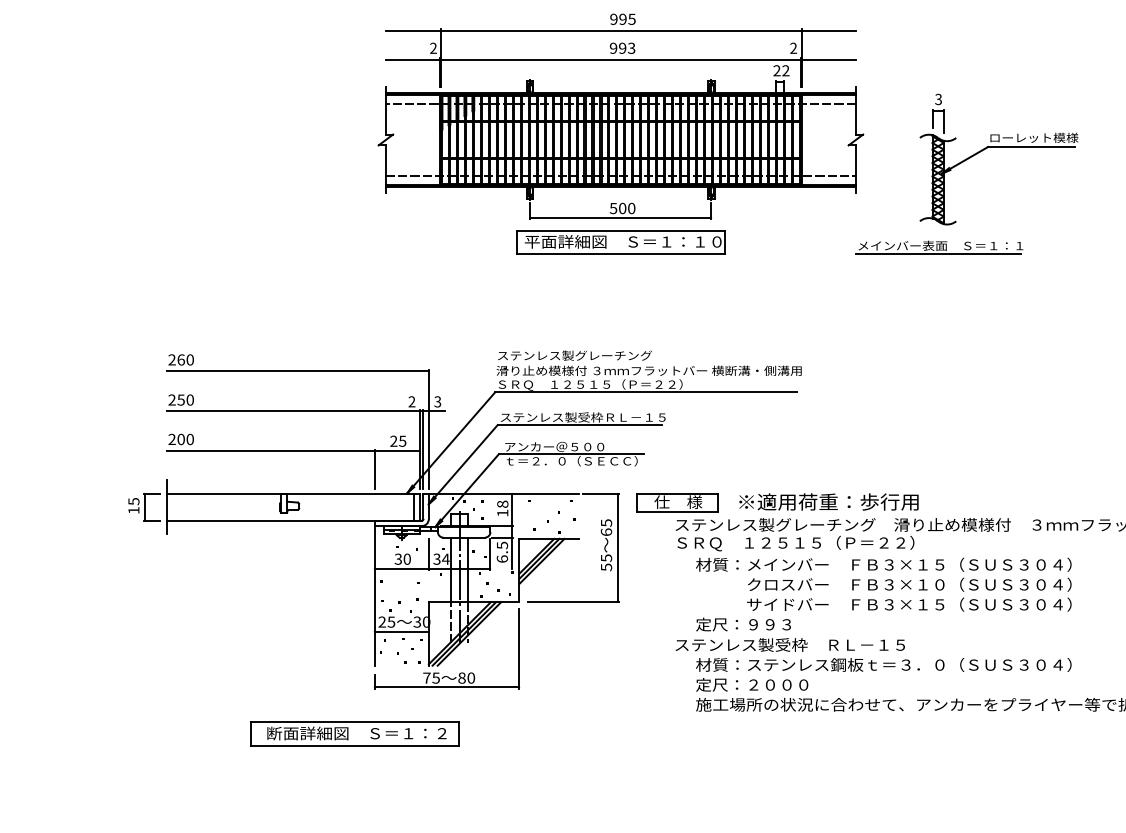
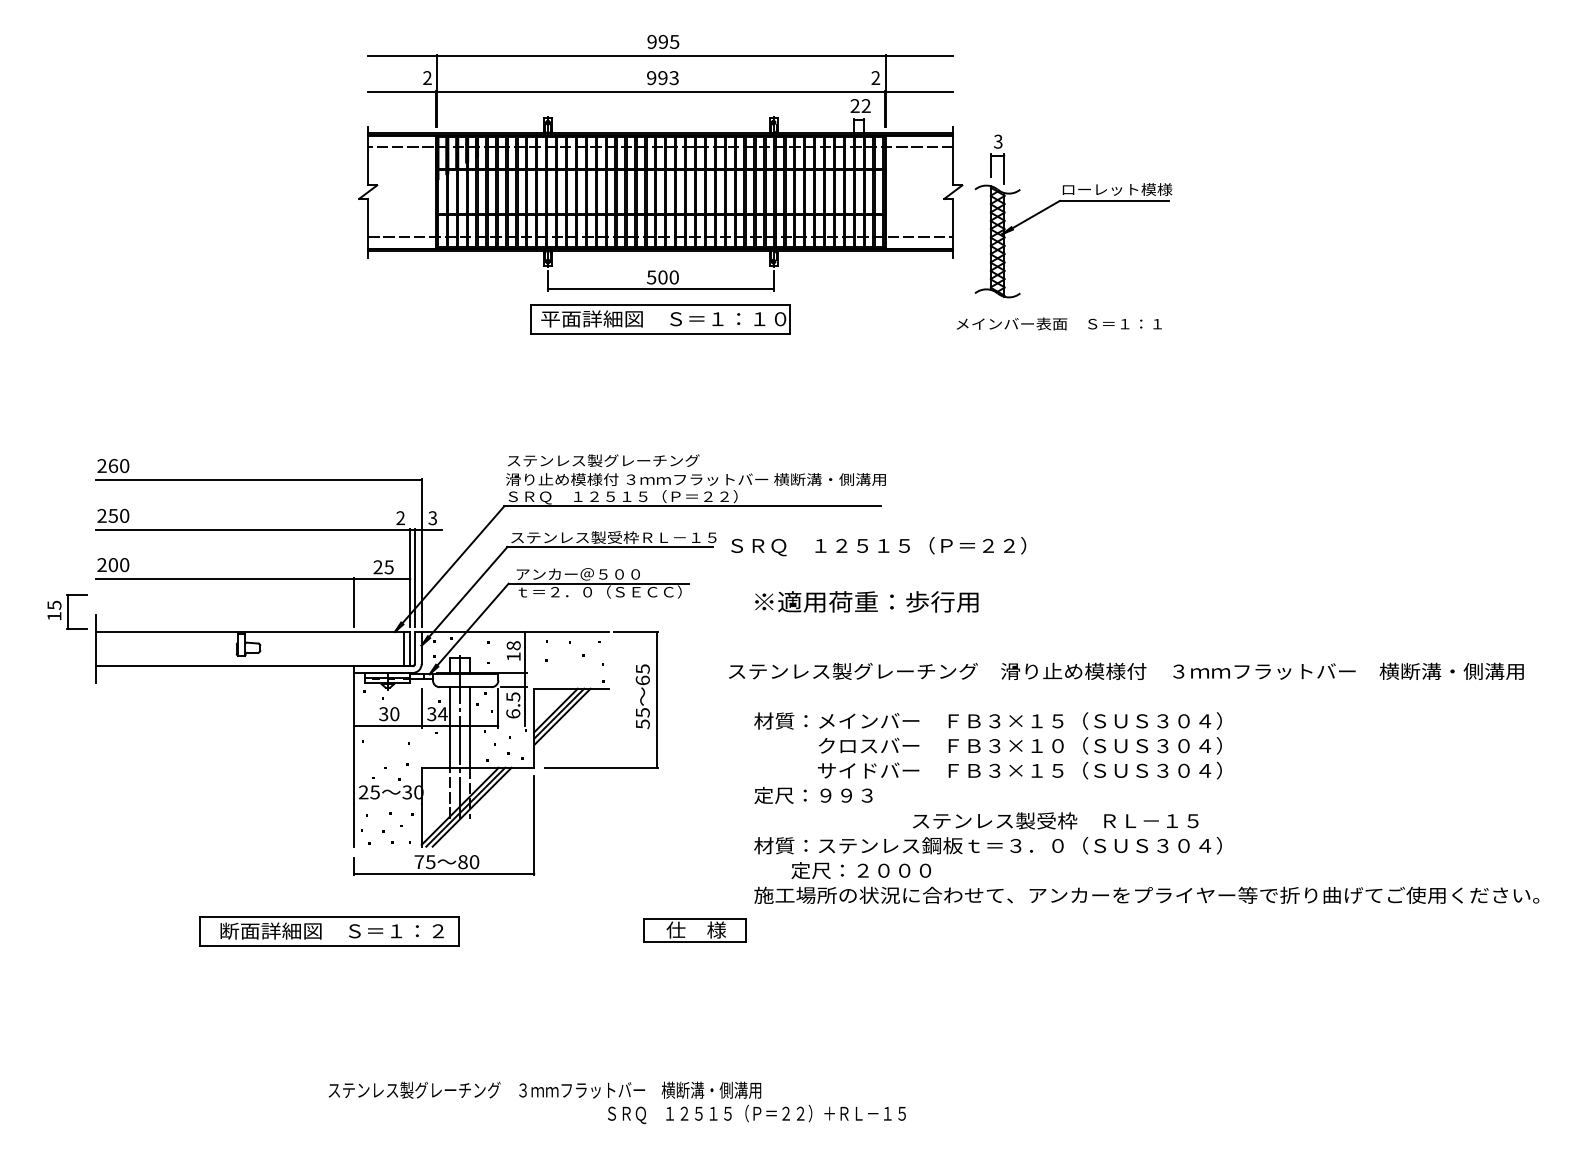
part: (998, 147) -> (1073, 201), moved
line: (937, 254) -> (1055, 334), removed
text: (828, 501) -> (866, 601), moved
part: (676, 502) -> (694, 930), moved
part: (144, 506) -> (67, 611), moved
text: (795, 543) -> (878, 546), moved
line: (401, 631) -> (387, 804), removed
text: (790, 644) -> (1055, 820), moved
text: (751, 684) -> (860, 870), moved

